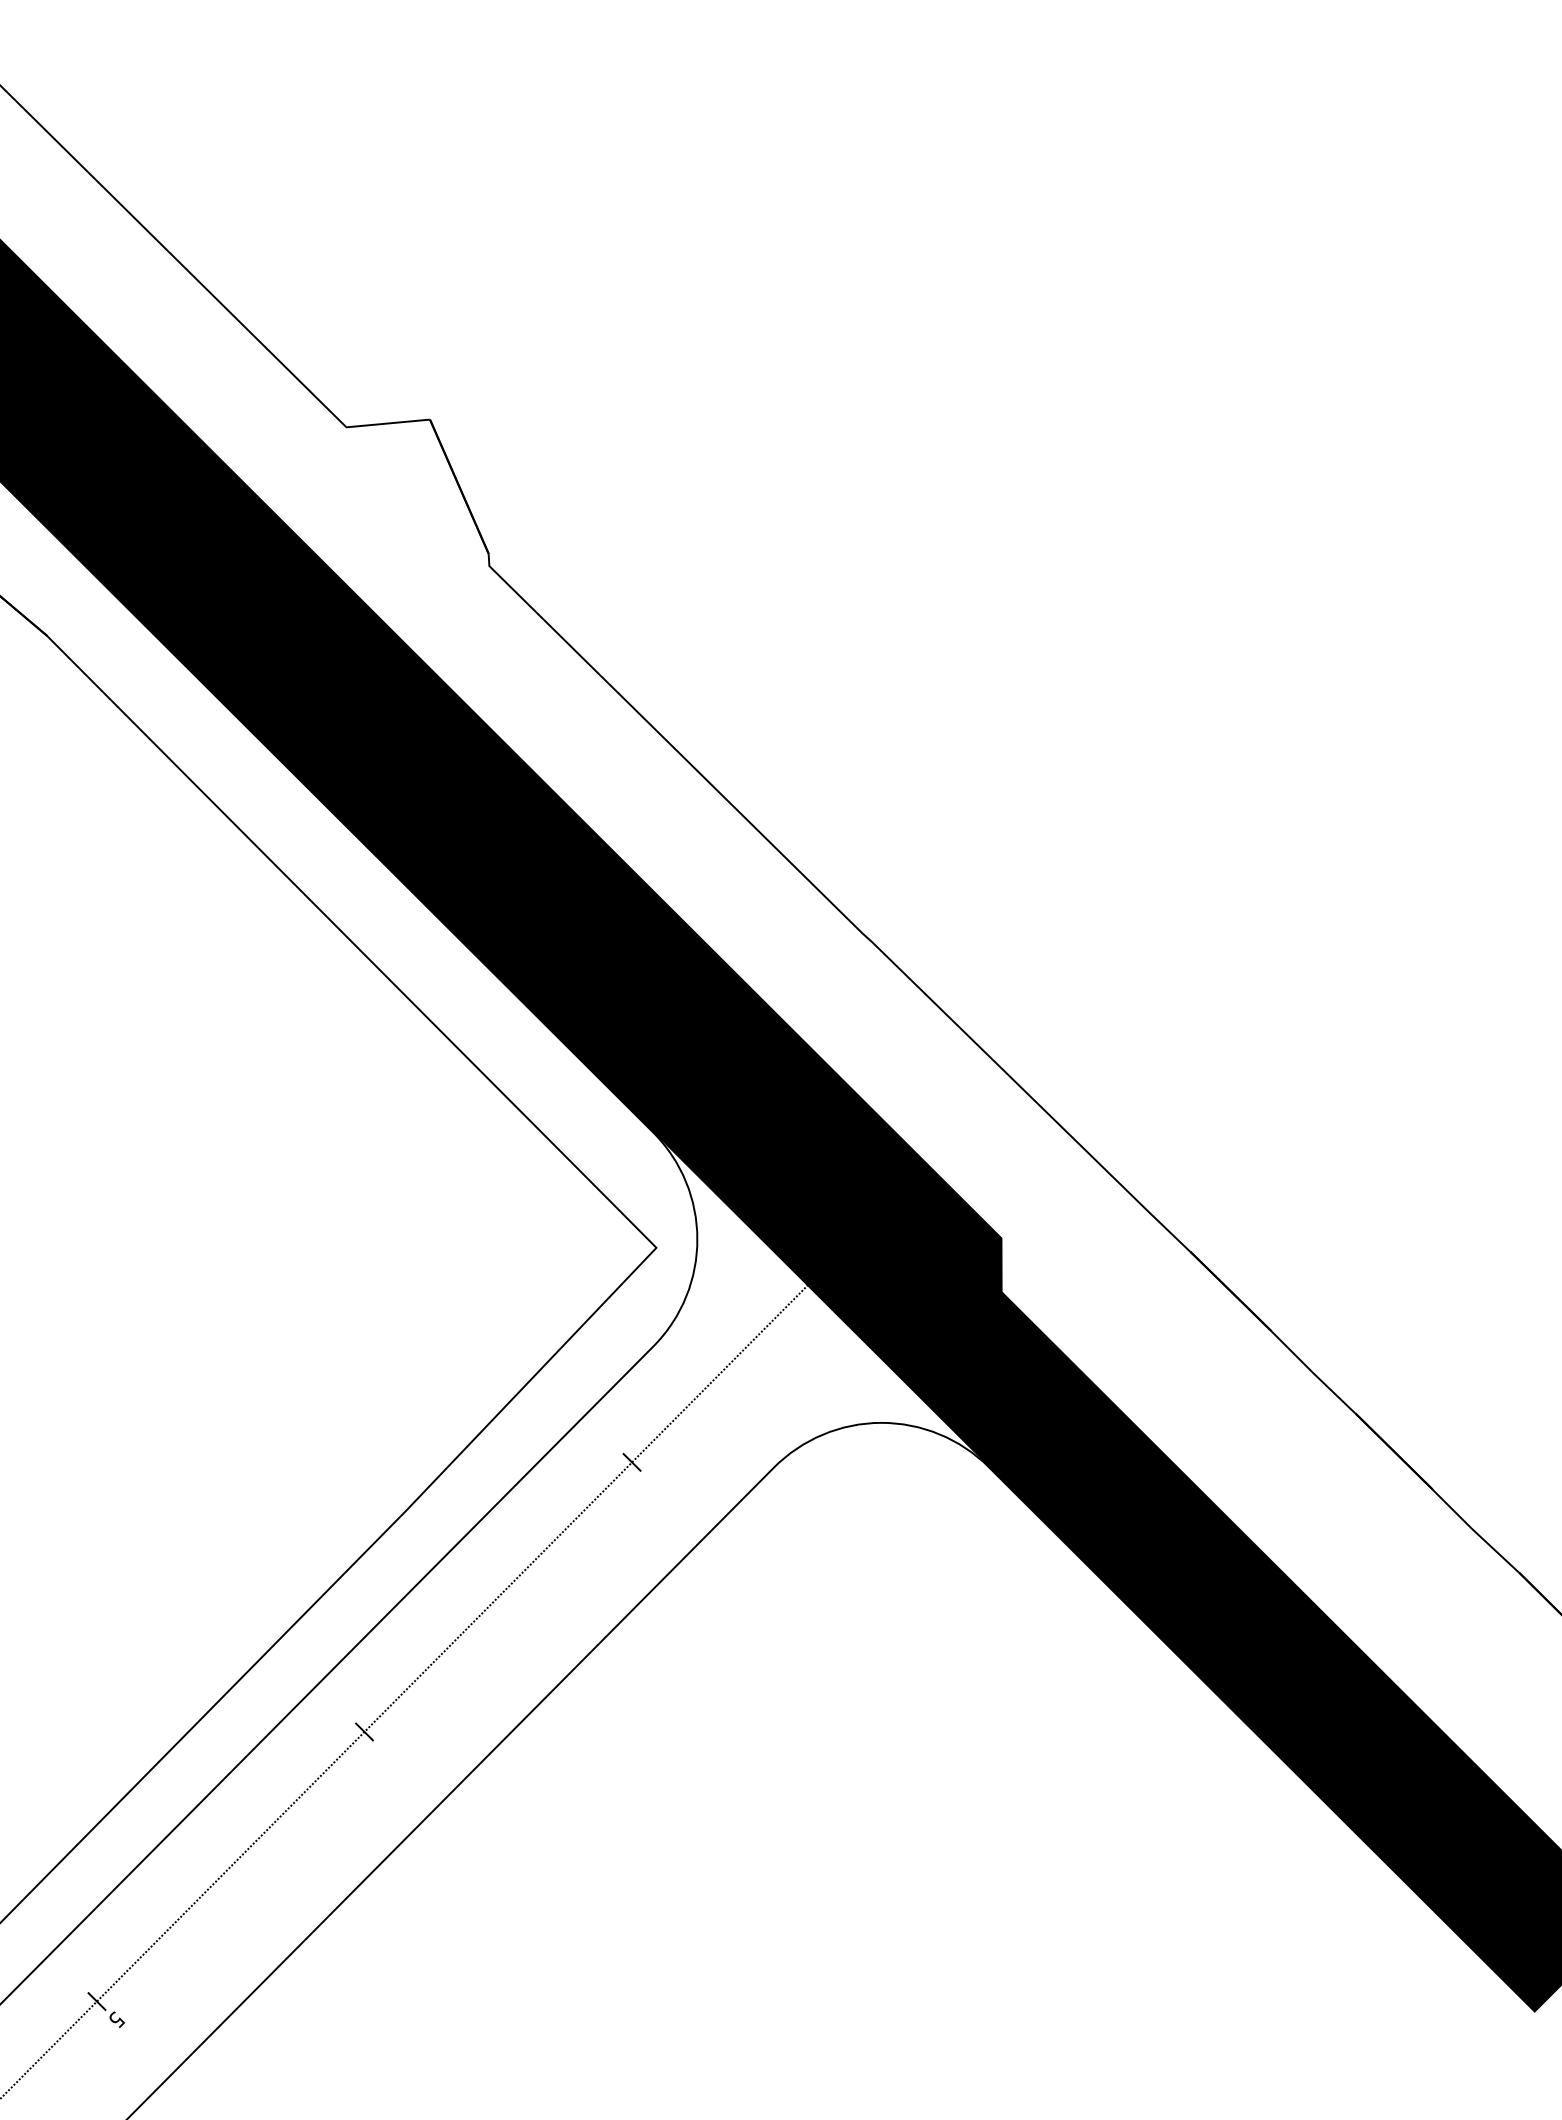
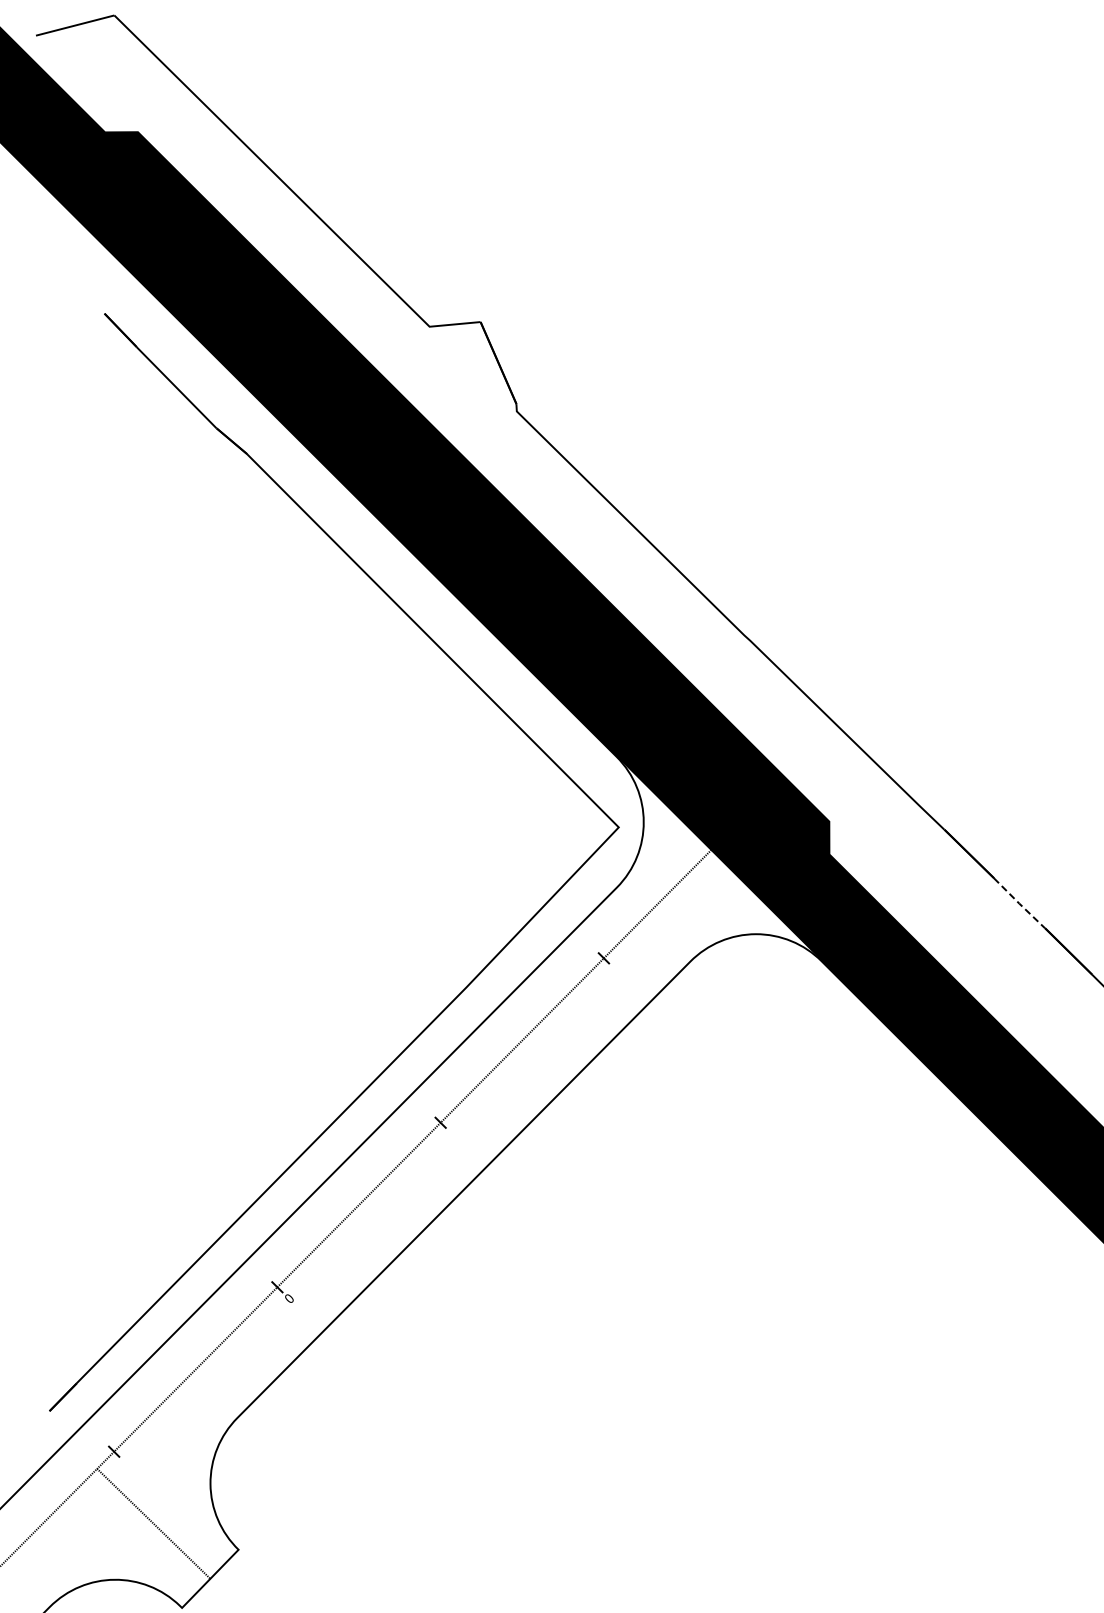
line: (1313, 1372) -> (1019, 903), solid -> dashed
text: (116, 2019) -> (289, 1298), 5 -> 0

